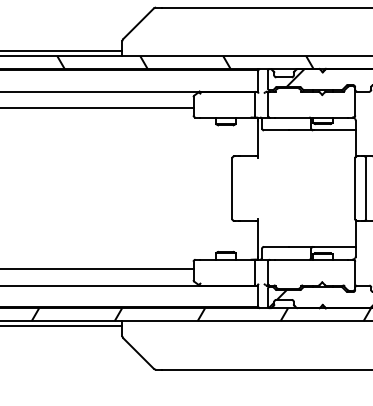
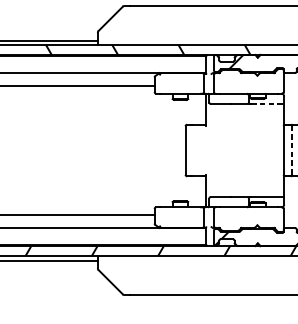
line: (335, 130) -> (267, 104), solid -> dashed
line: (366, 188) -> (292, 150), solid -> dashed

